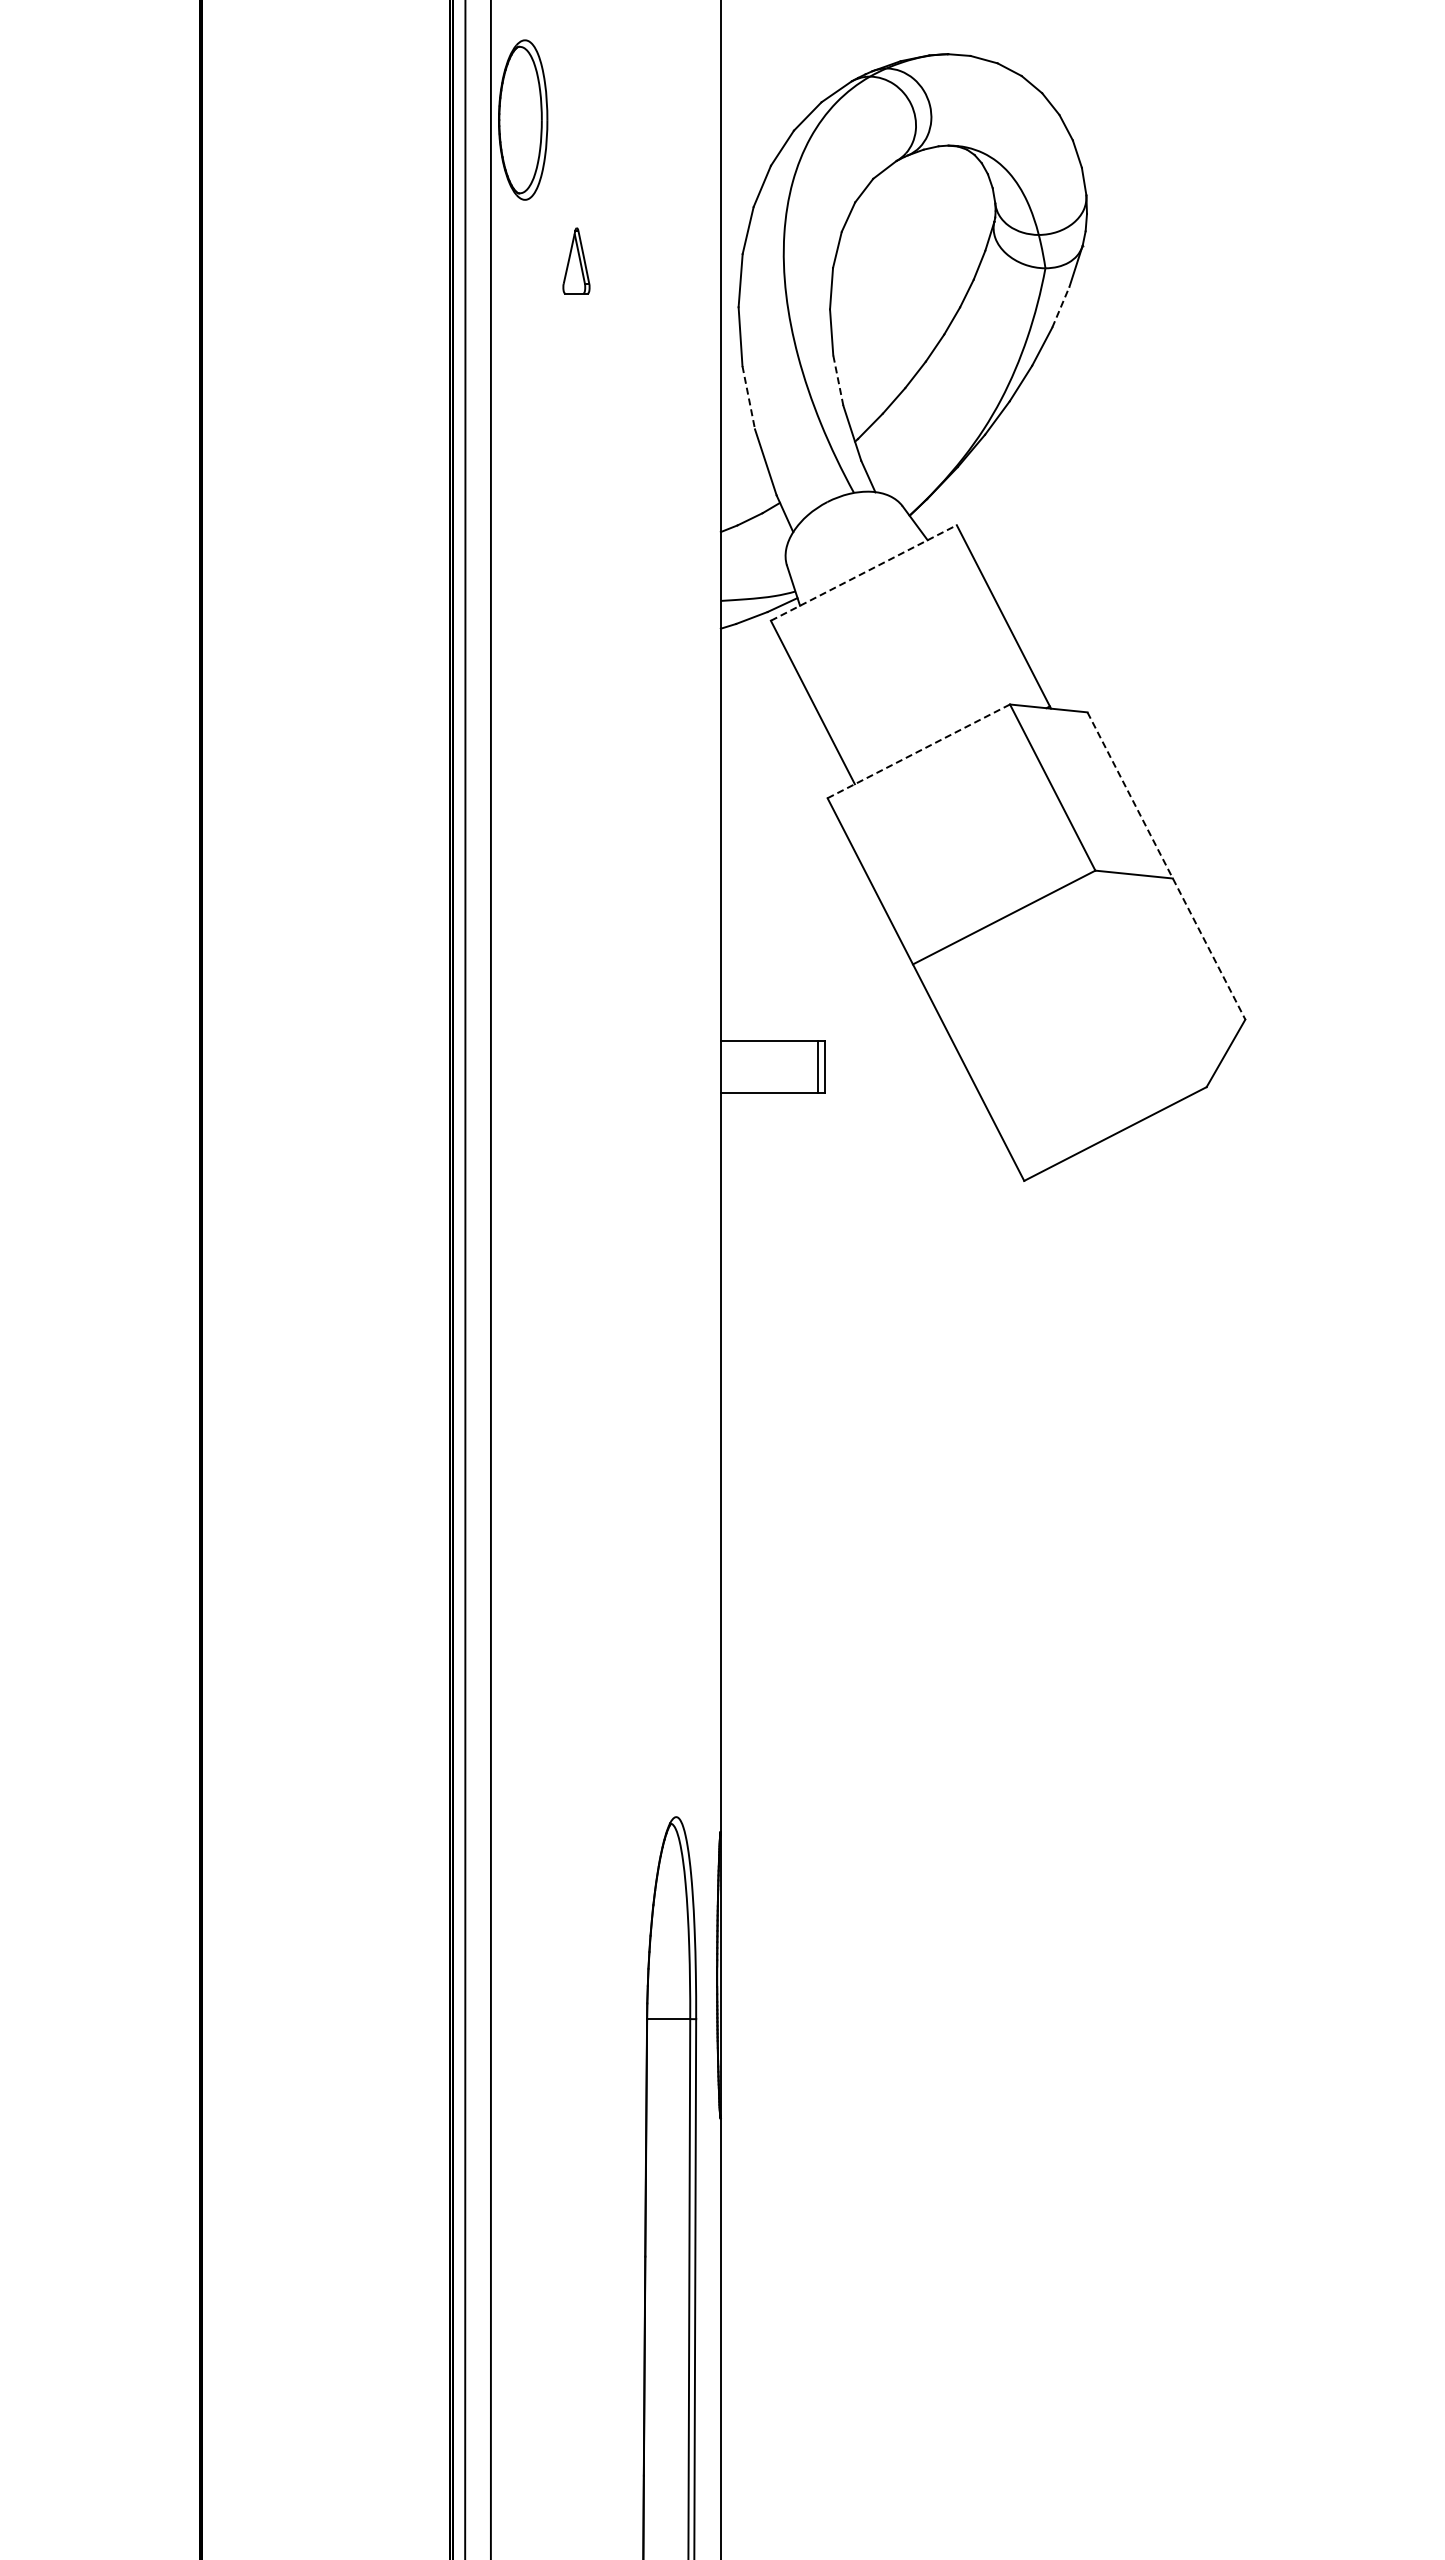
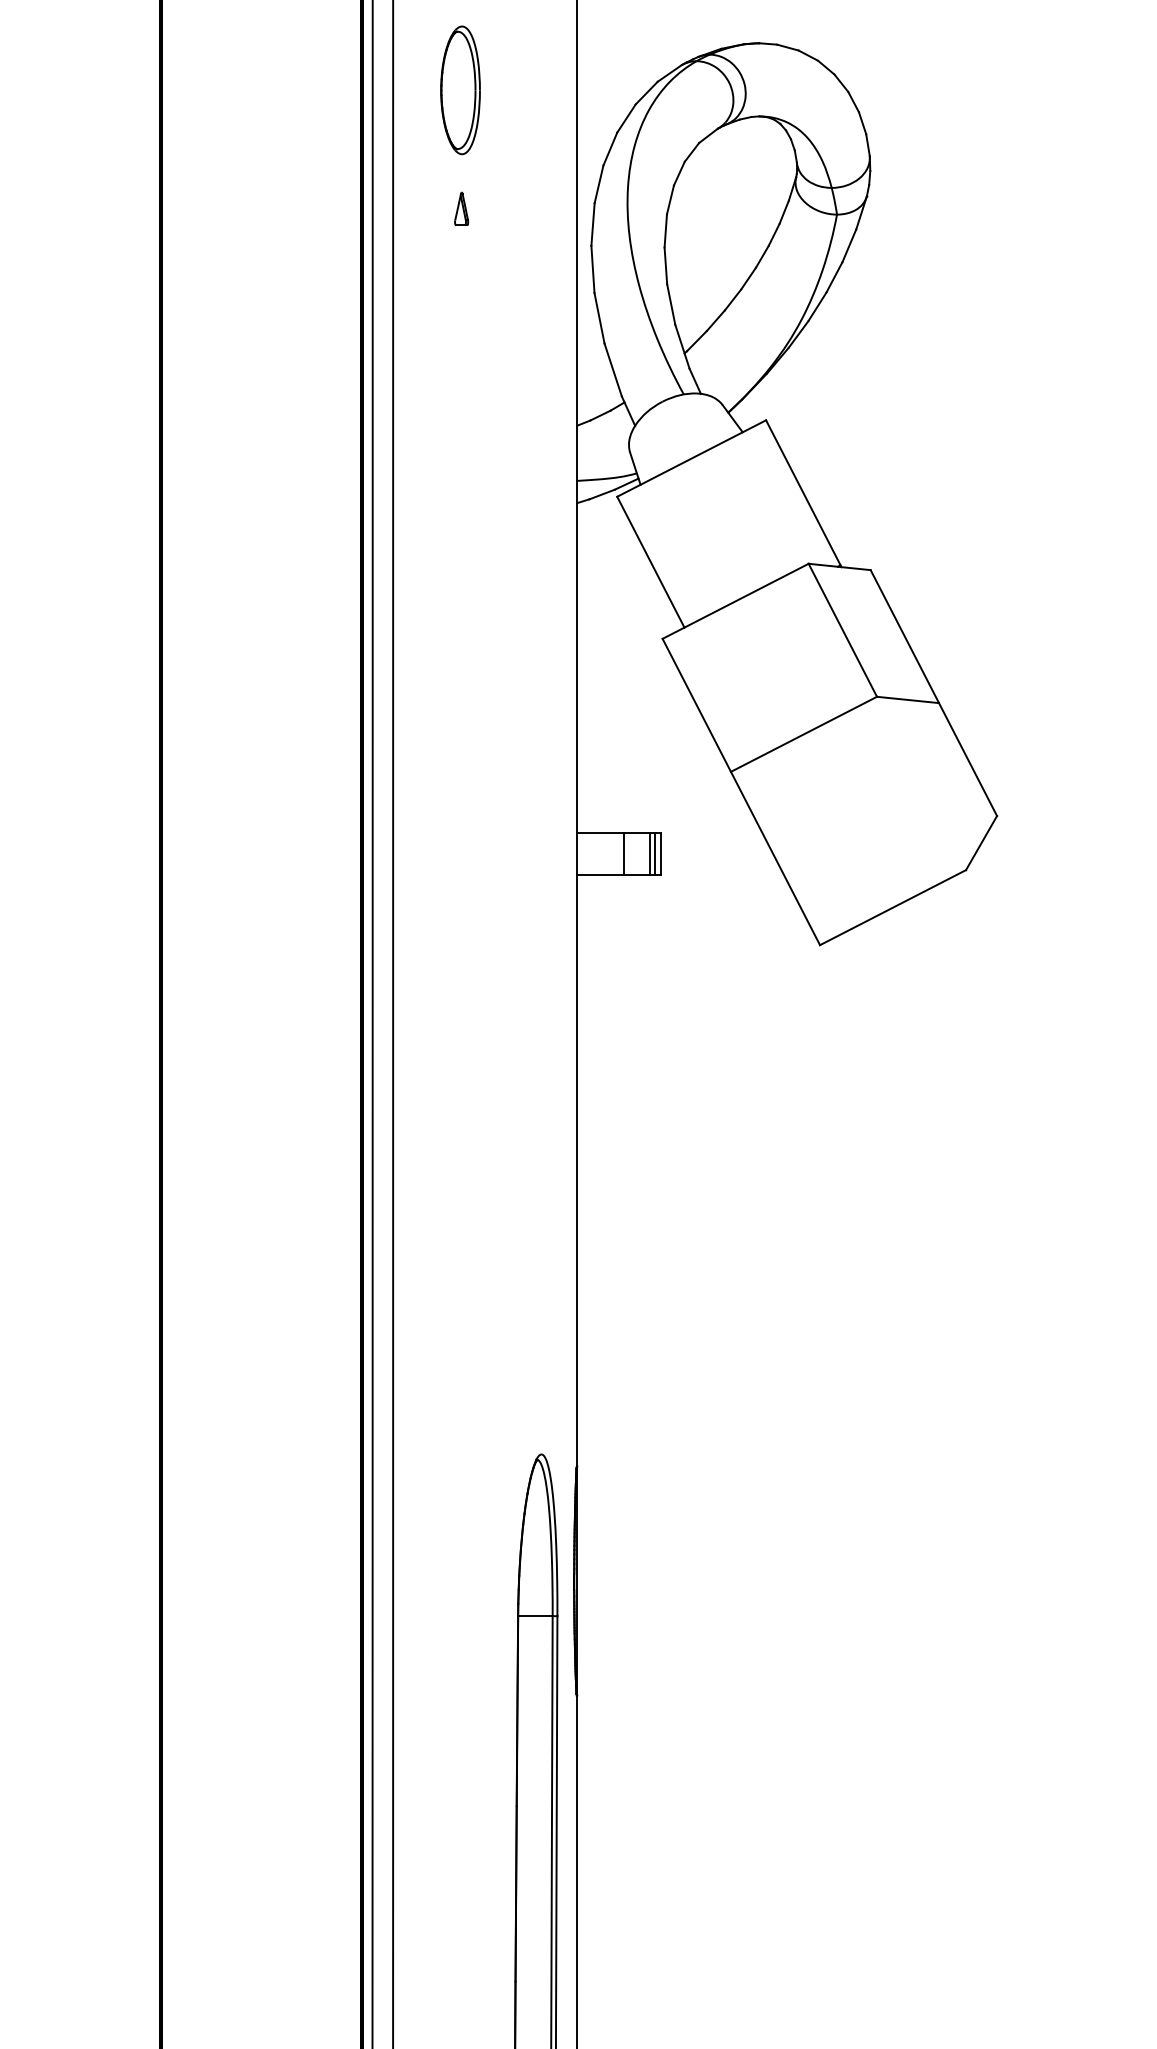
part: (523, 119) -> (460, 89), moved
part: (576, 261) -> (461, 209), size x0.62
line: (1061, 306) -> (849, 245), dashed -> solid
line: (838, 380) -> (671, 304), dashed -> solid
line: (748, 398) -> (599, 318), dashed -> solid
line: (863, 573) -> (691, 458), dashed -> solid
line: (918, 751) -> (735, 601), dashed -> solid
line: (1166, 865) -> (933, 692), dashed -> solid
line: (779, 1066) -> (624, 853), added
line: (812, 1066) -> (650, 853), added

